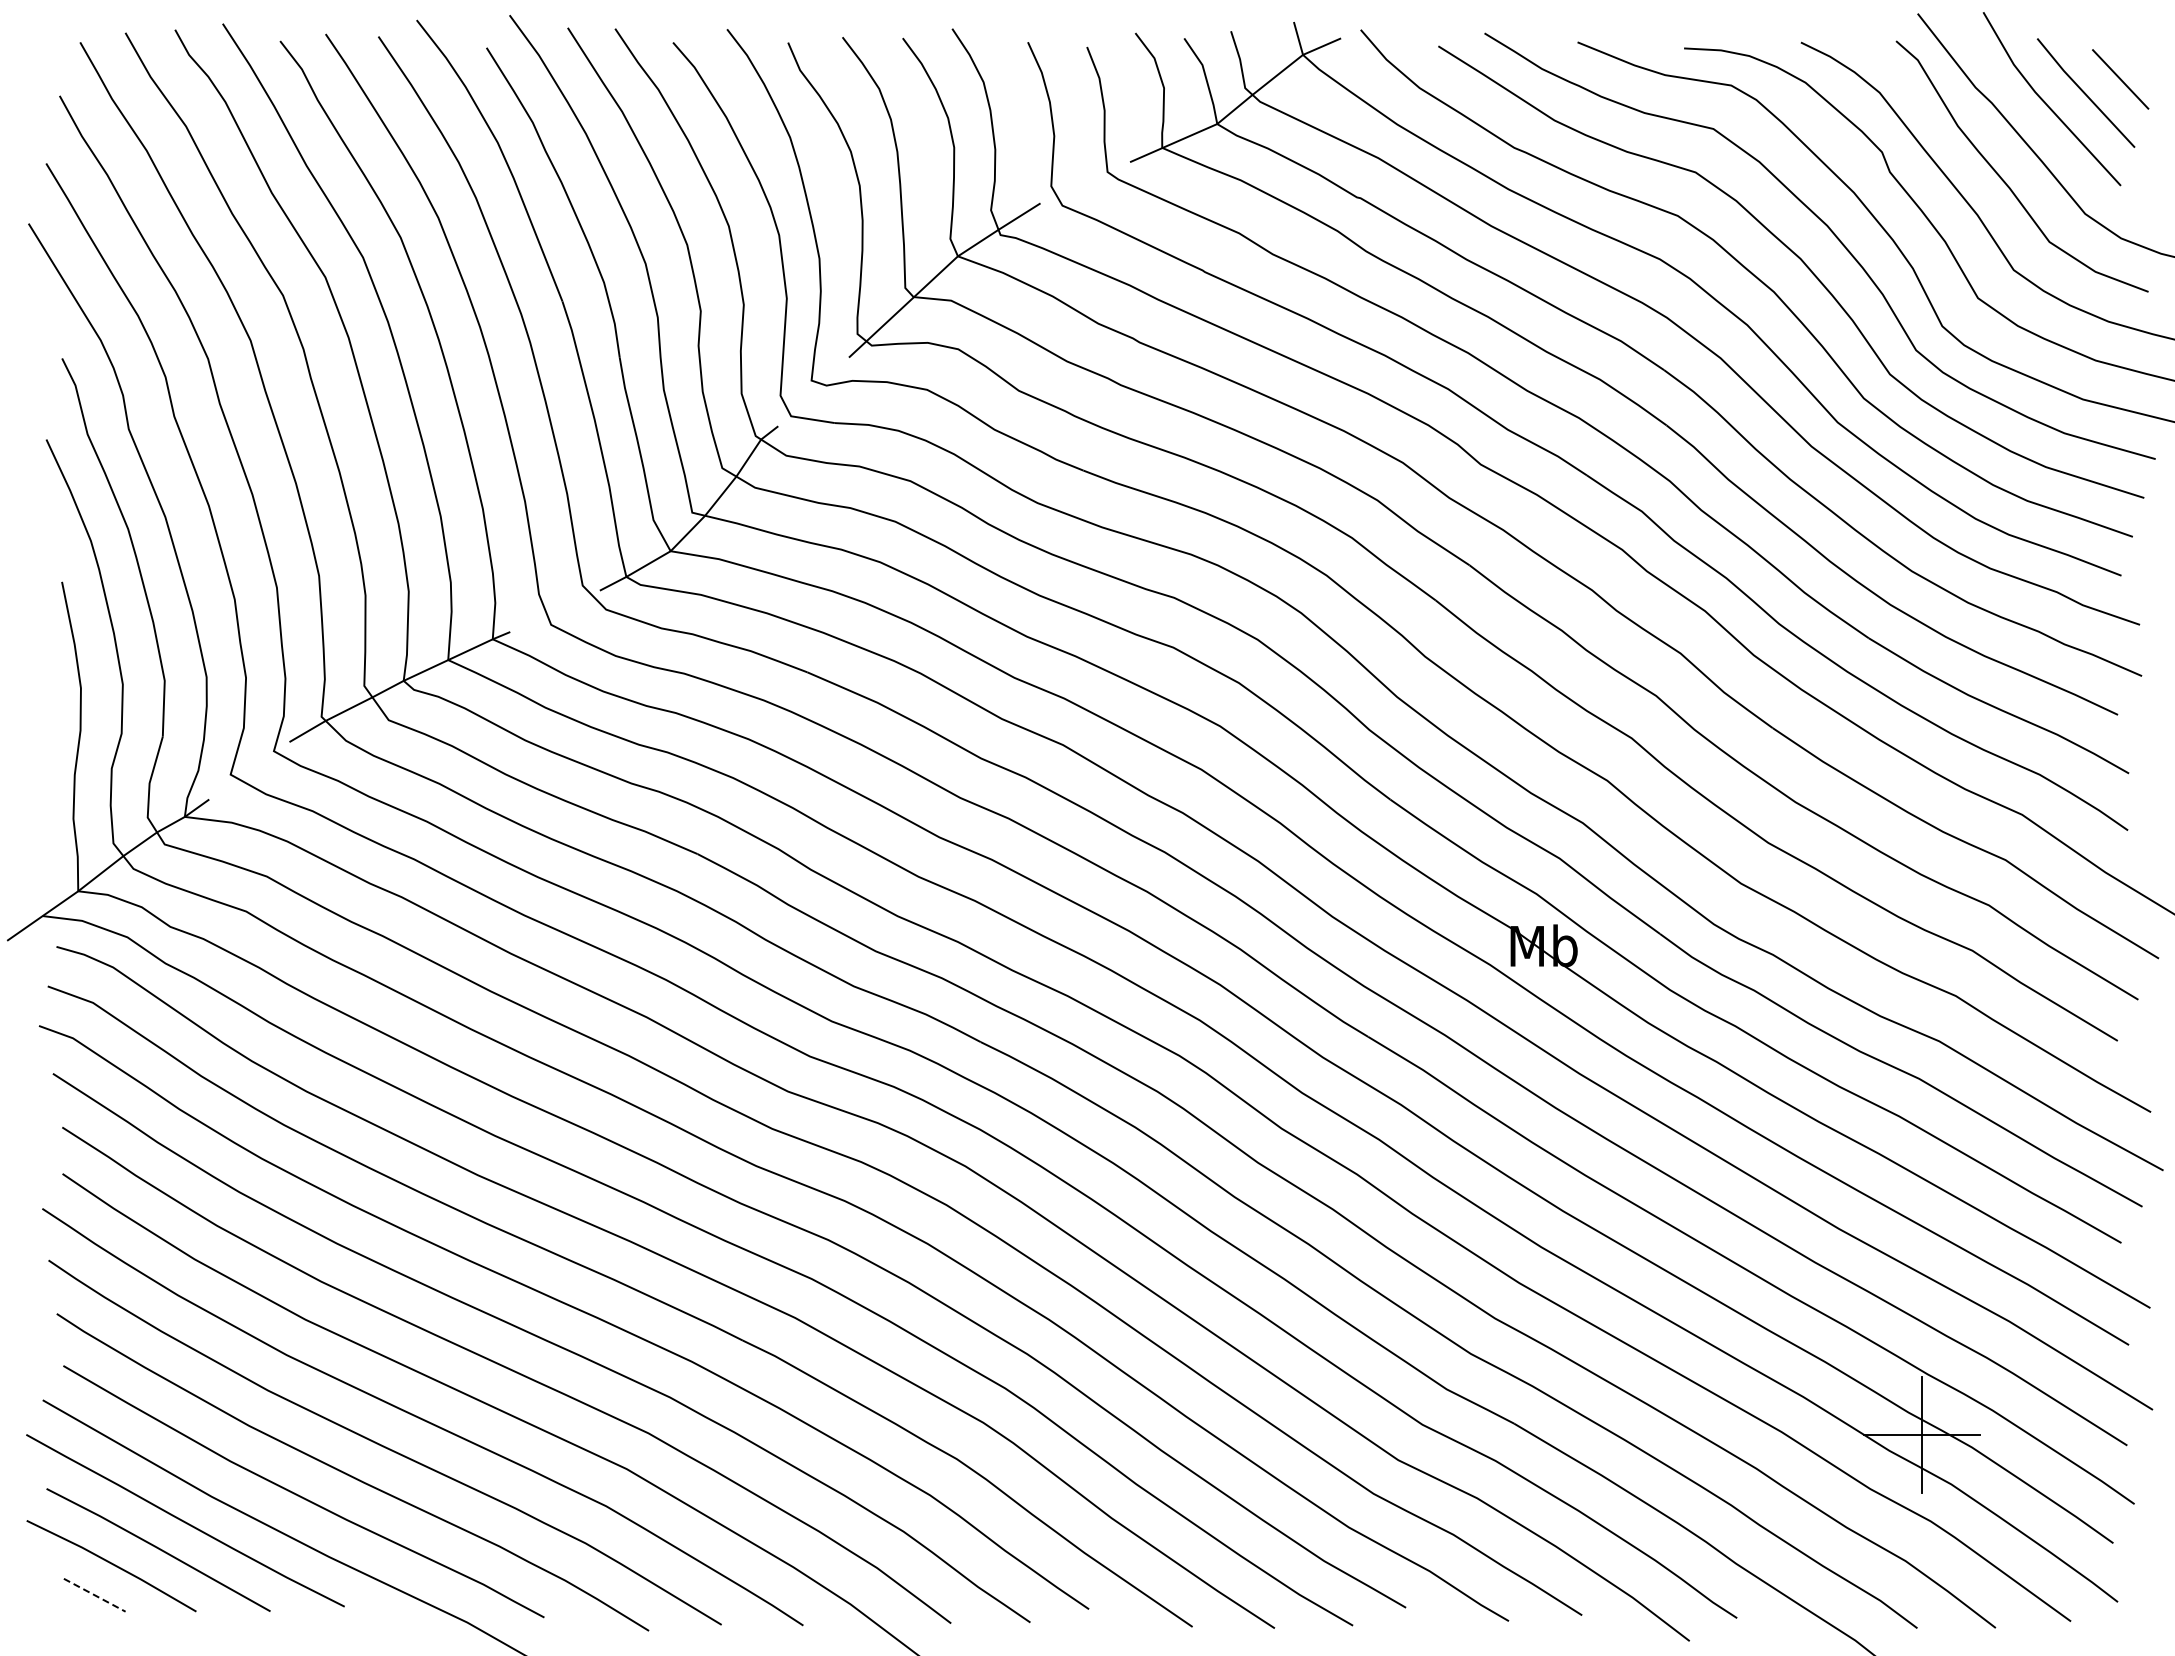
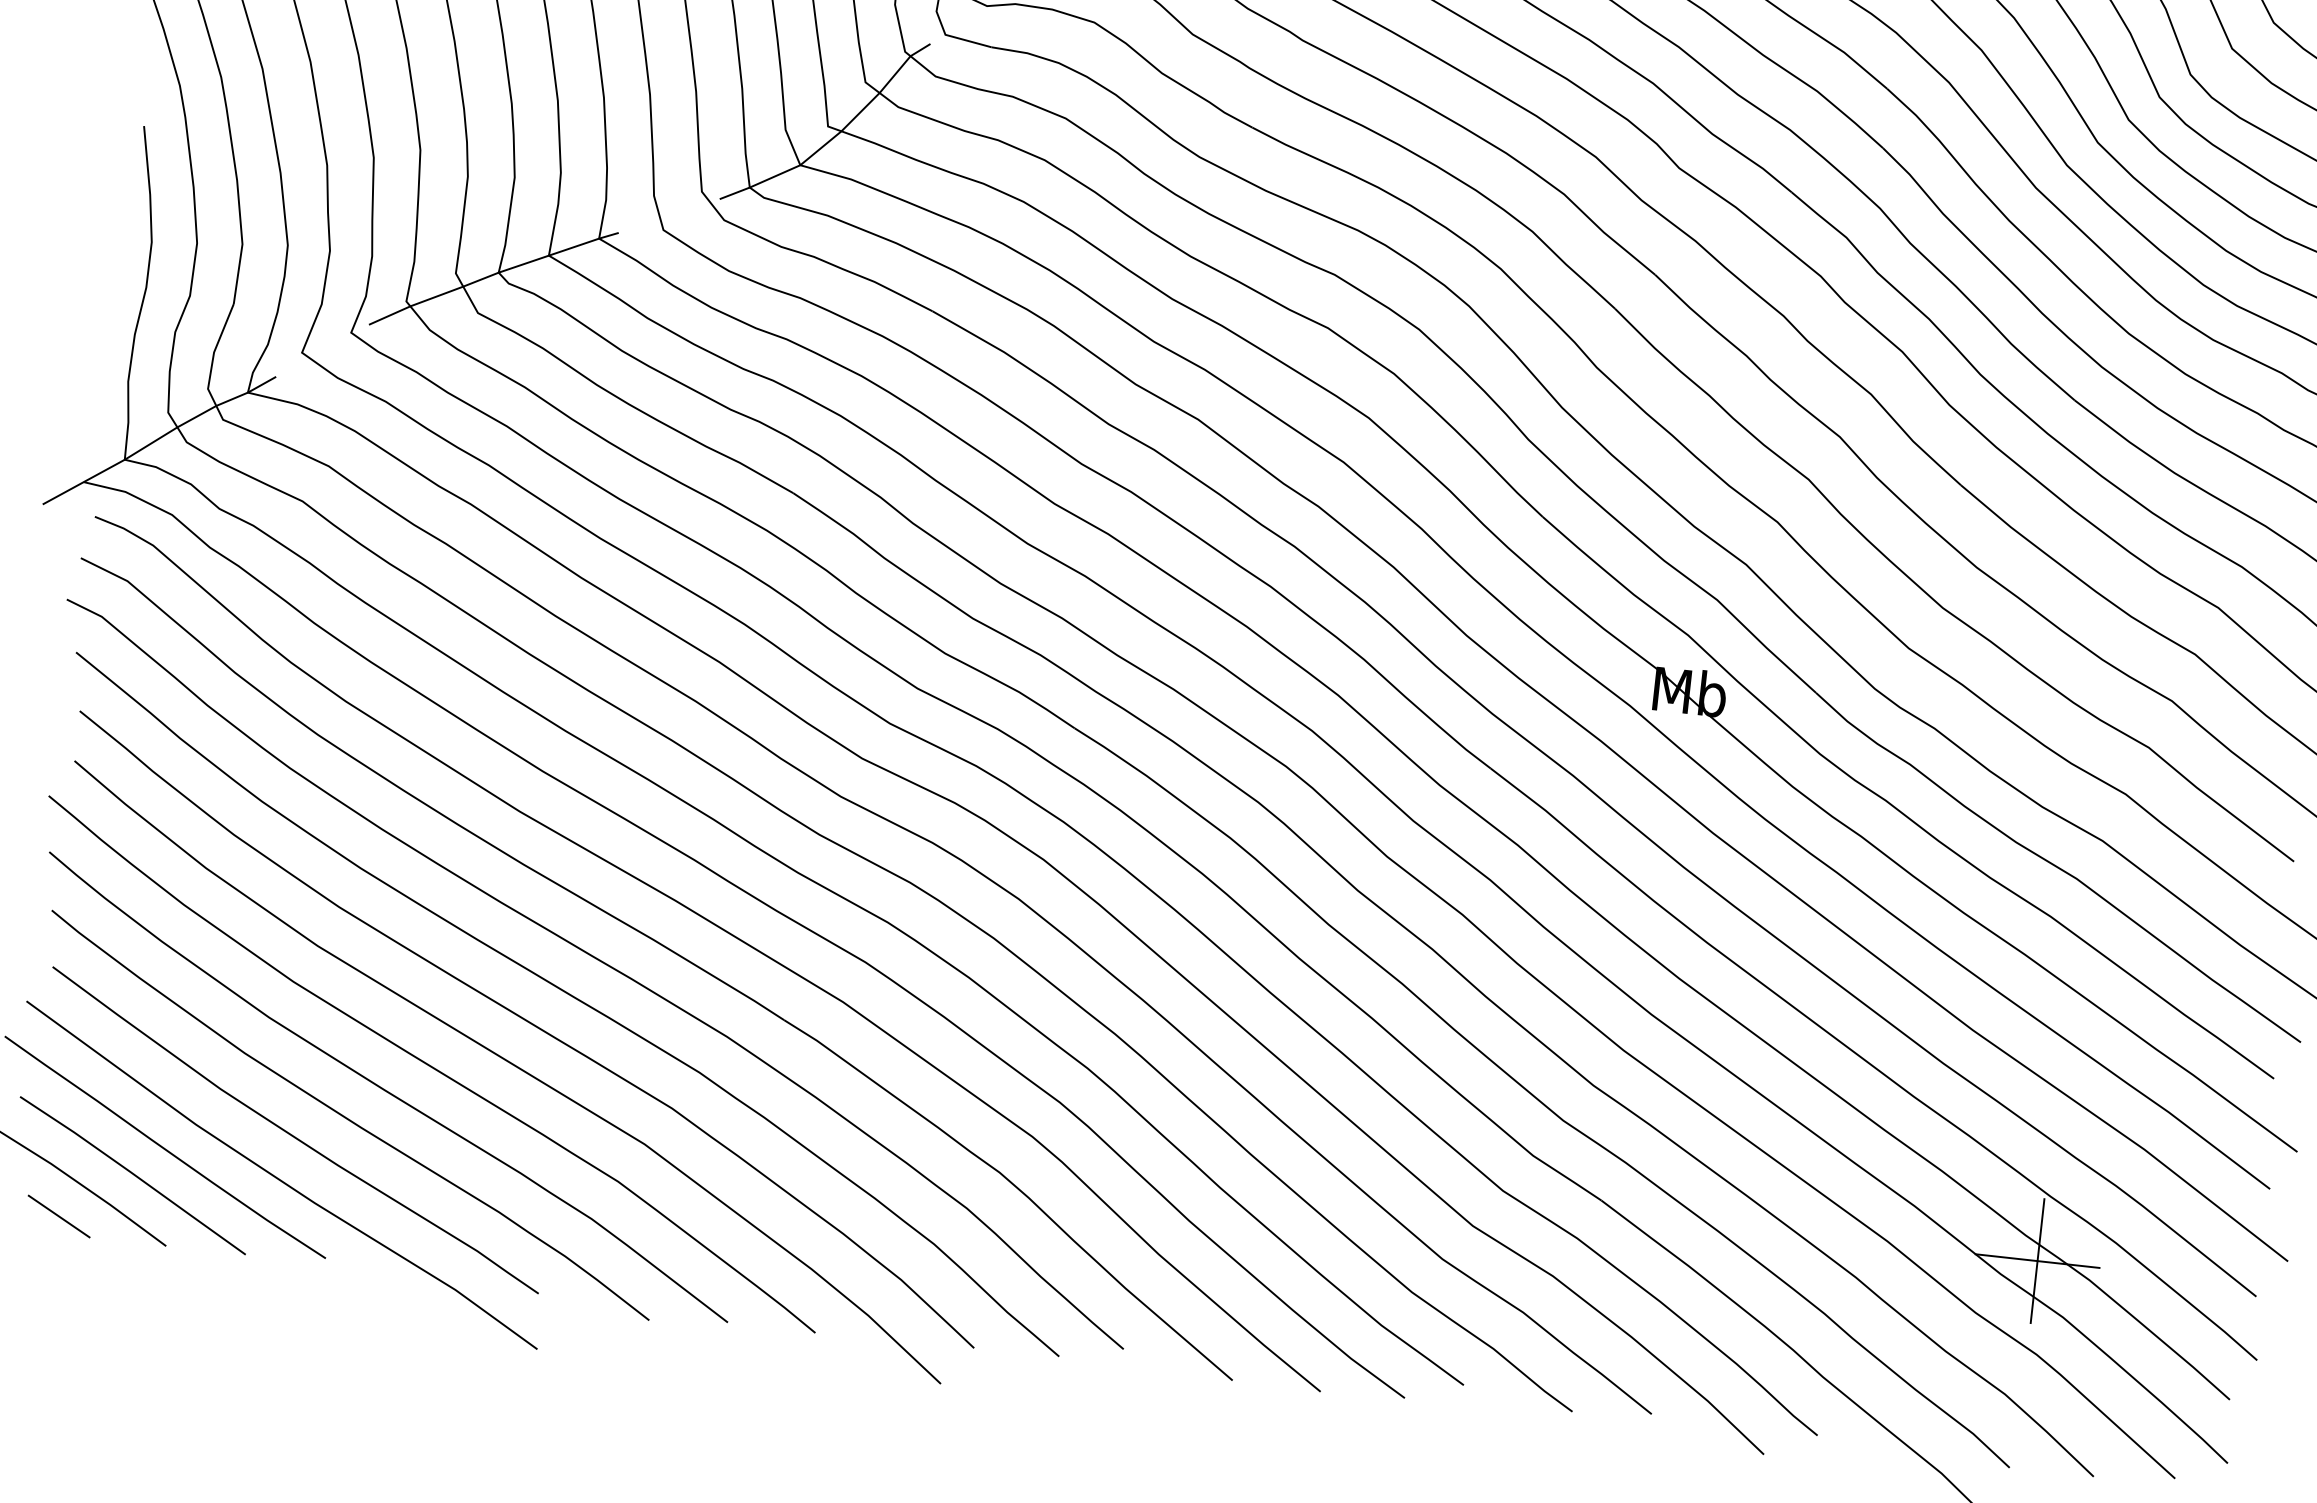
line: (94, 1595) -> (58, 1216), dashed -> solid

